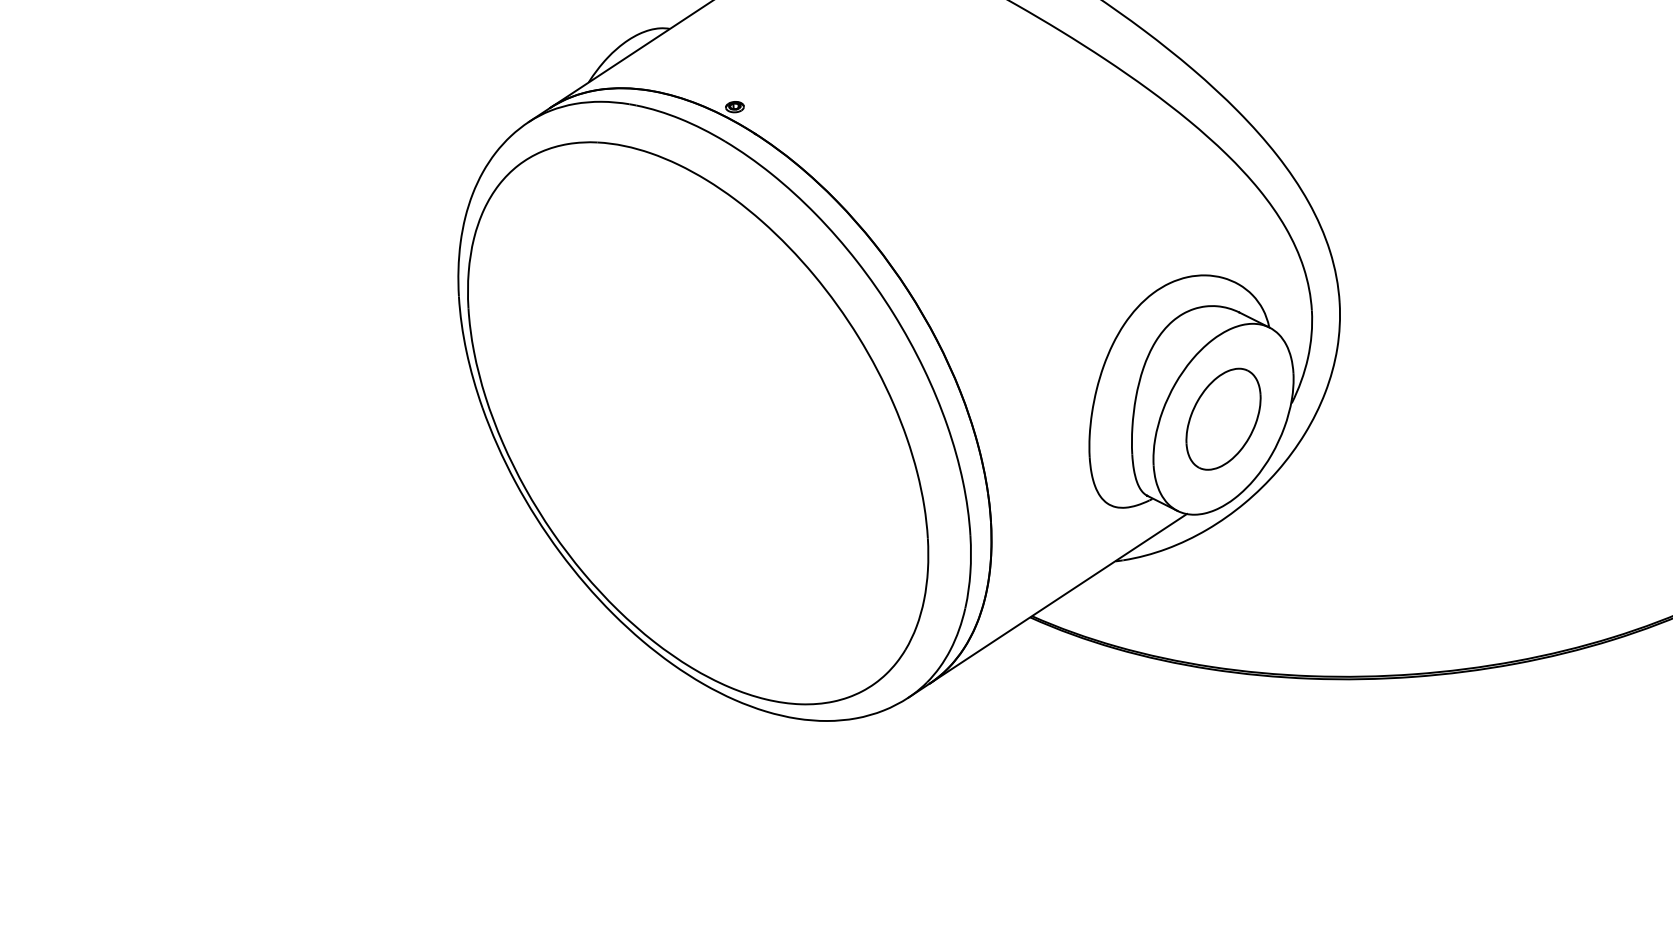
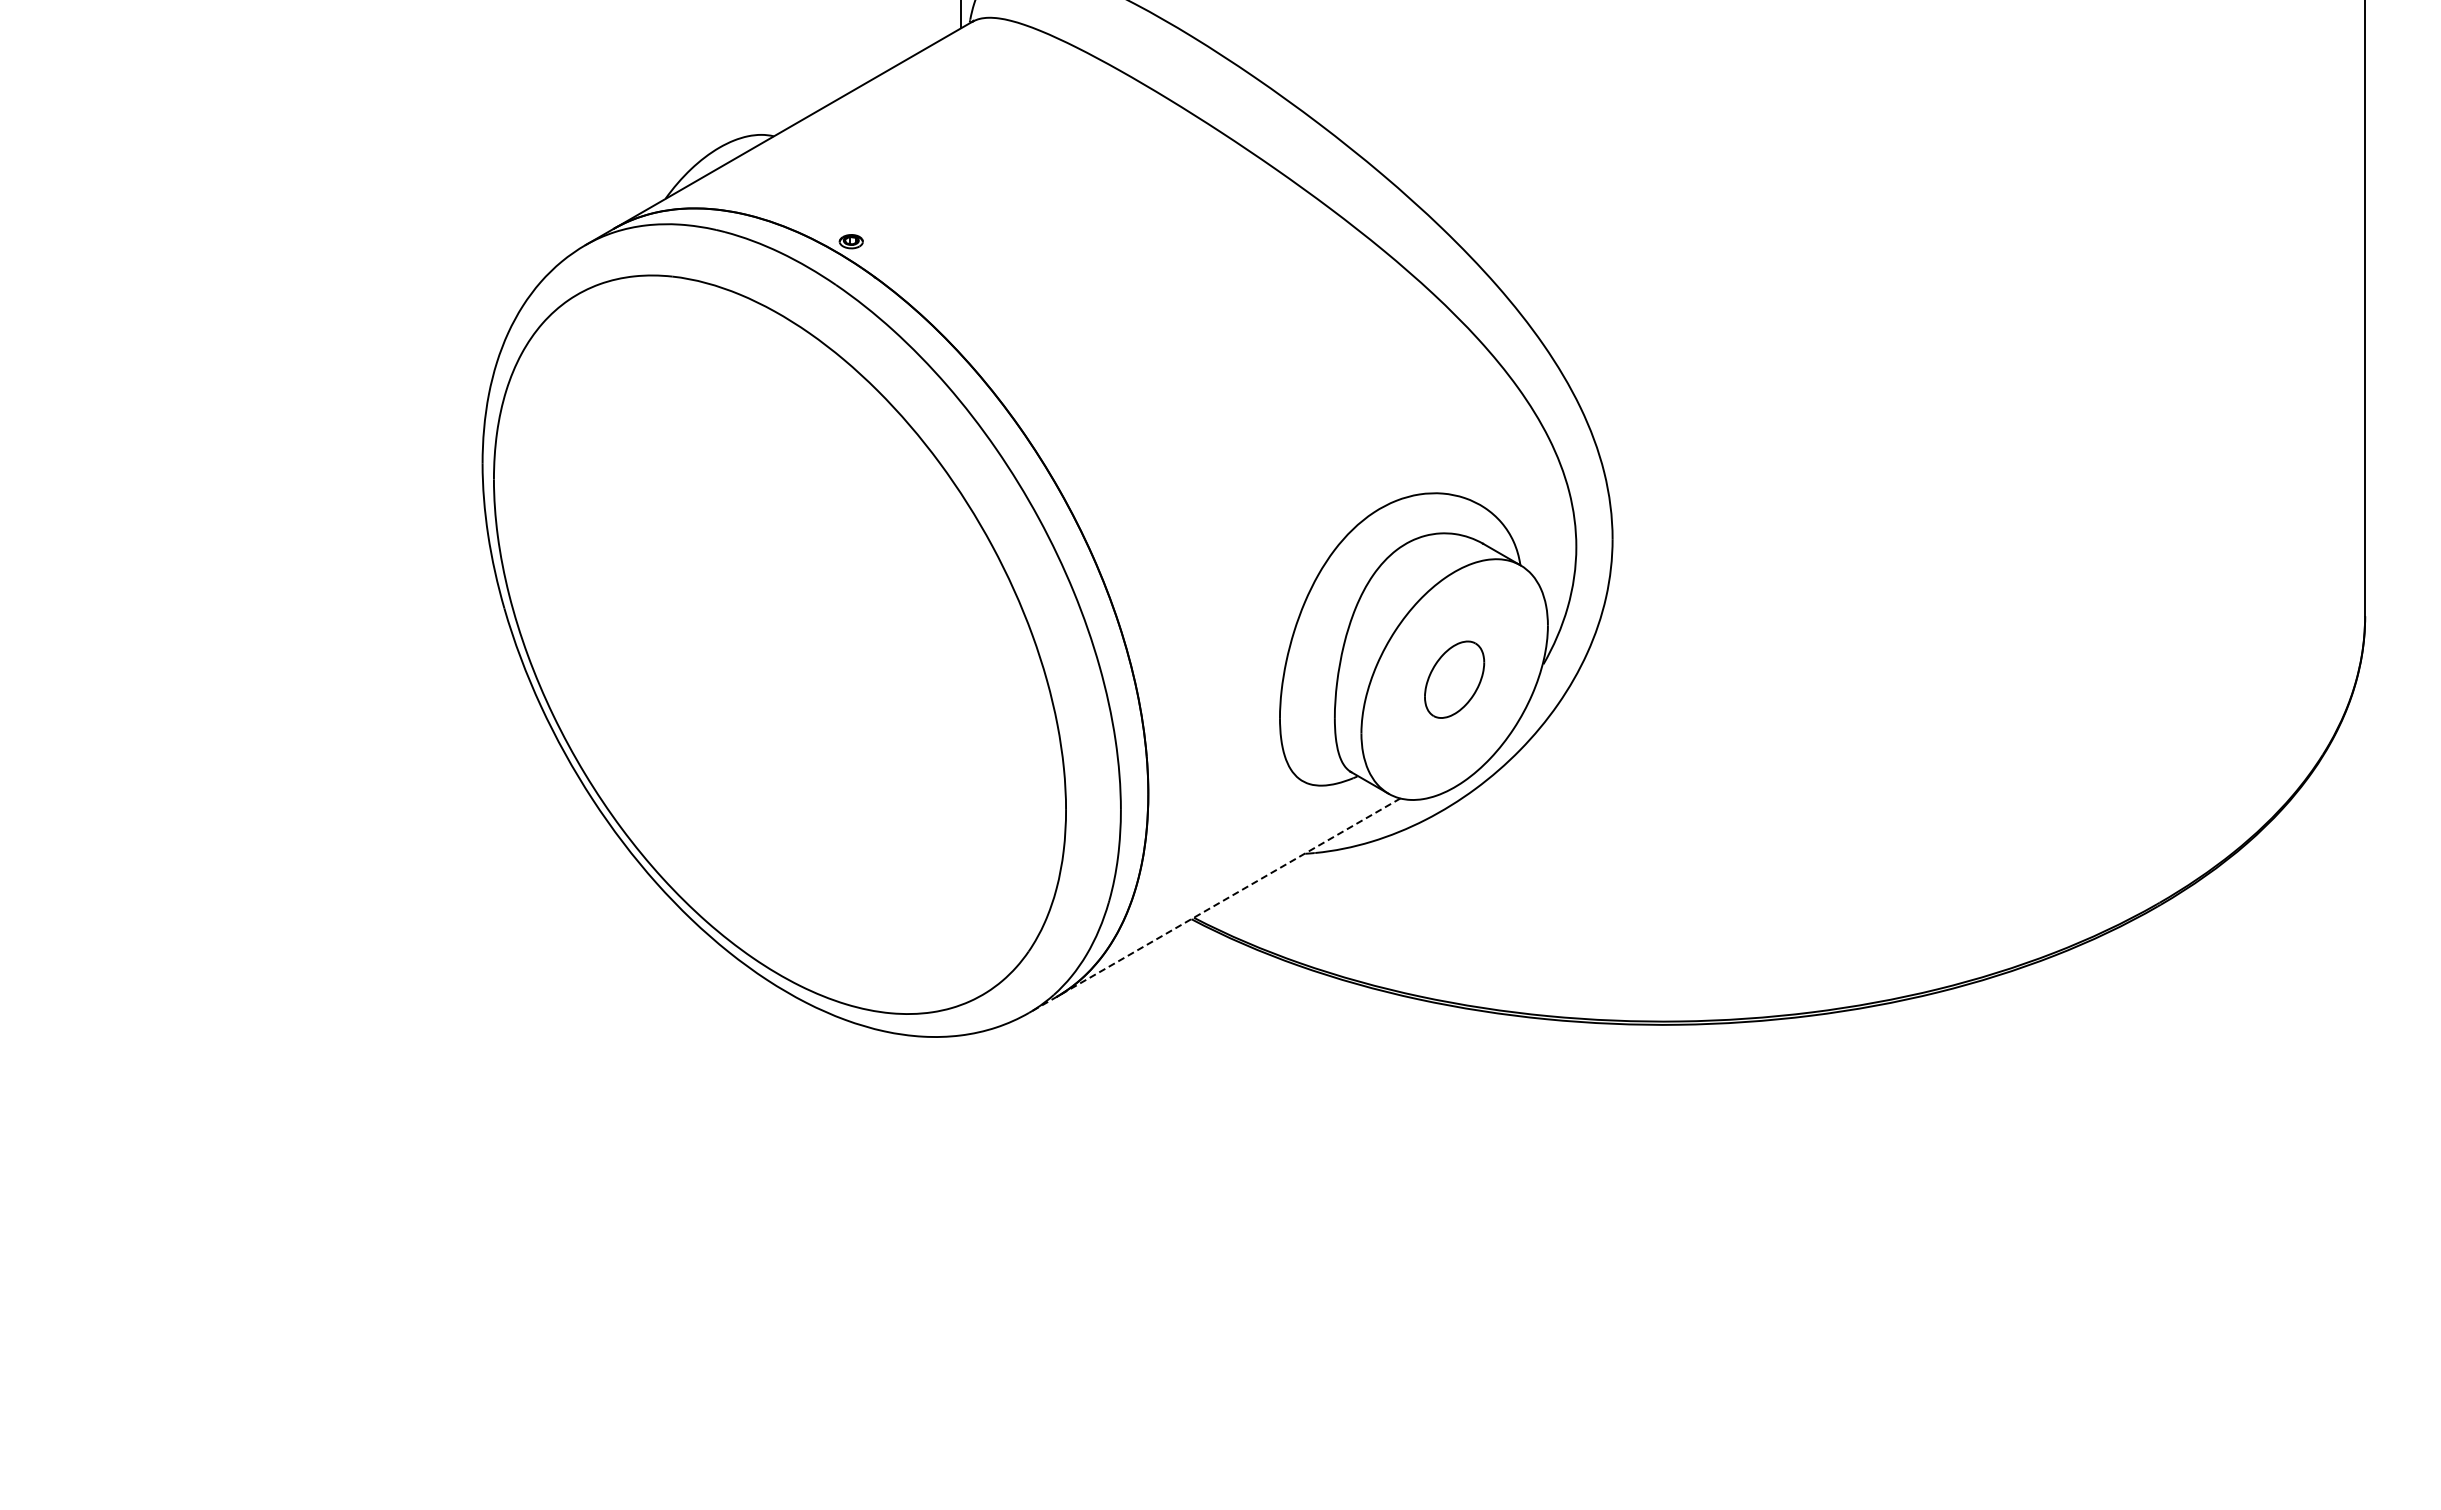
part: (1223, 419) -> (1454, 679), size x0.6
line: (1047, 605) -> (1214, 905), solid -> dashed

